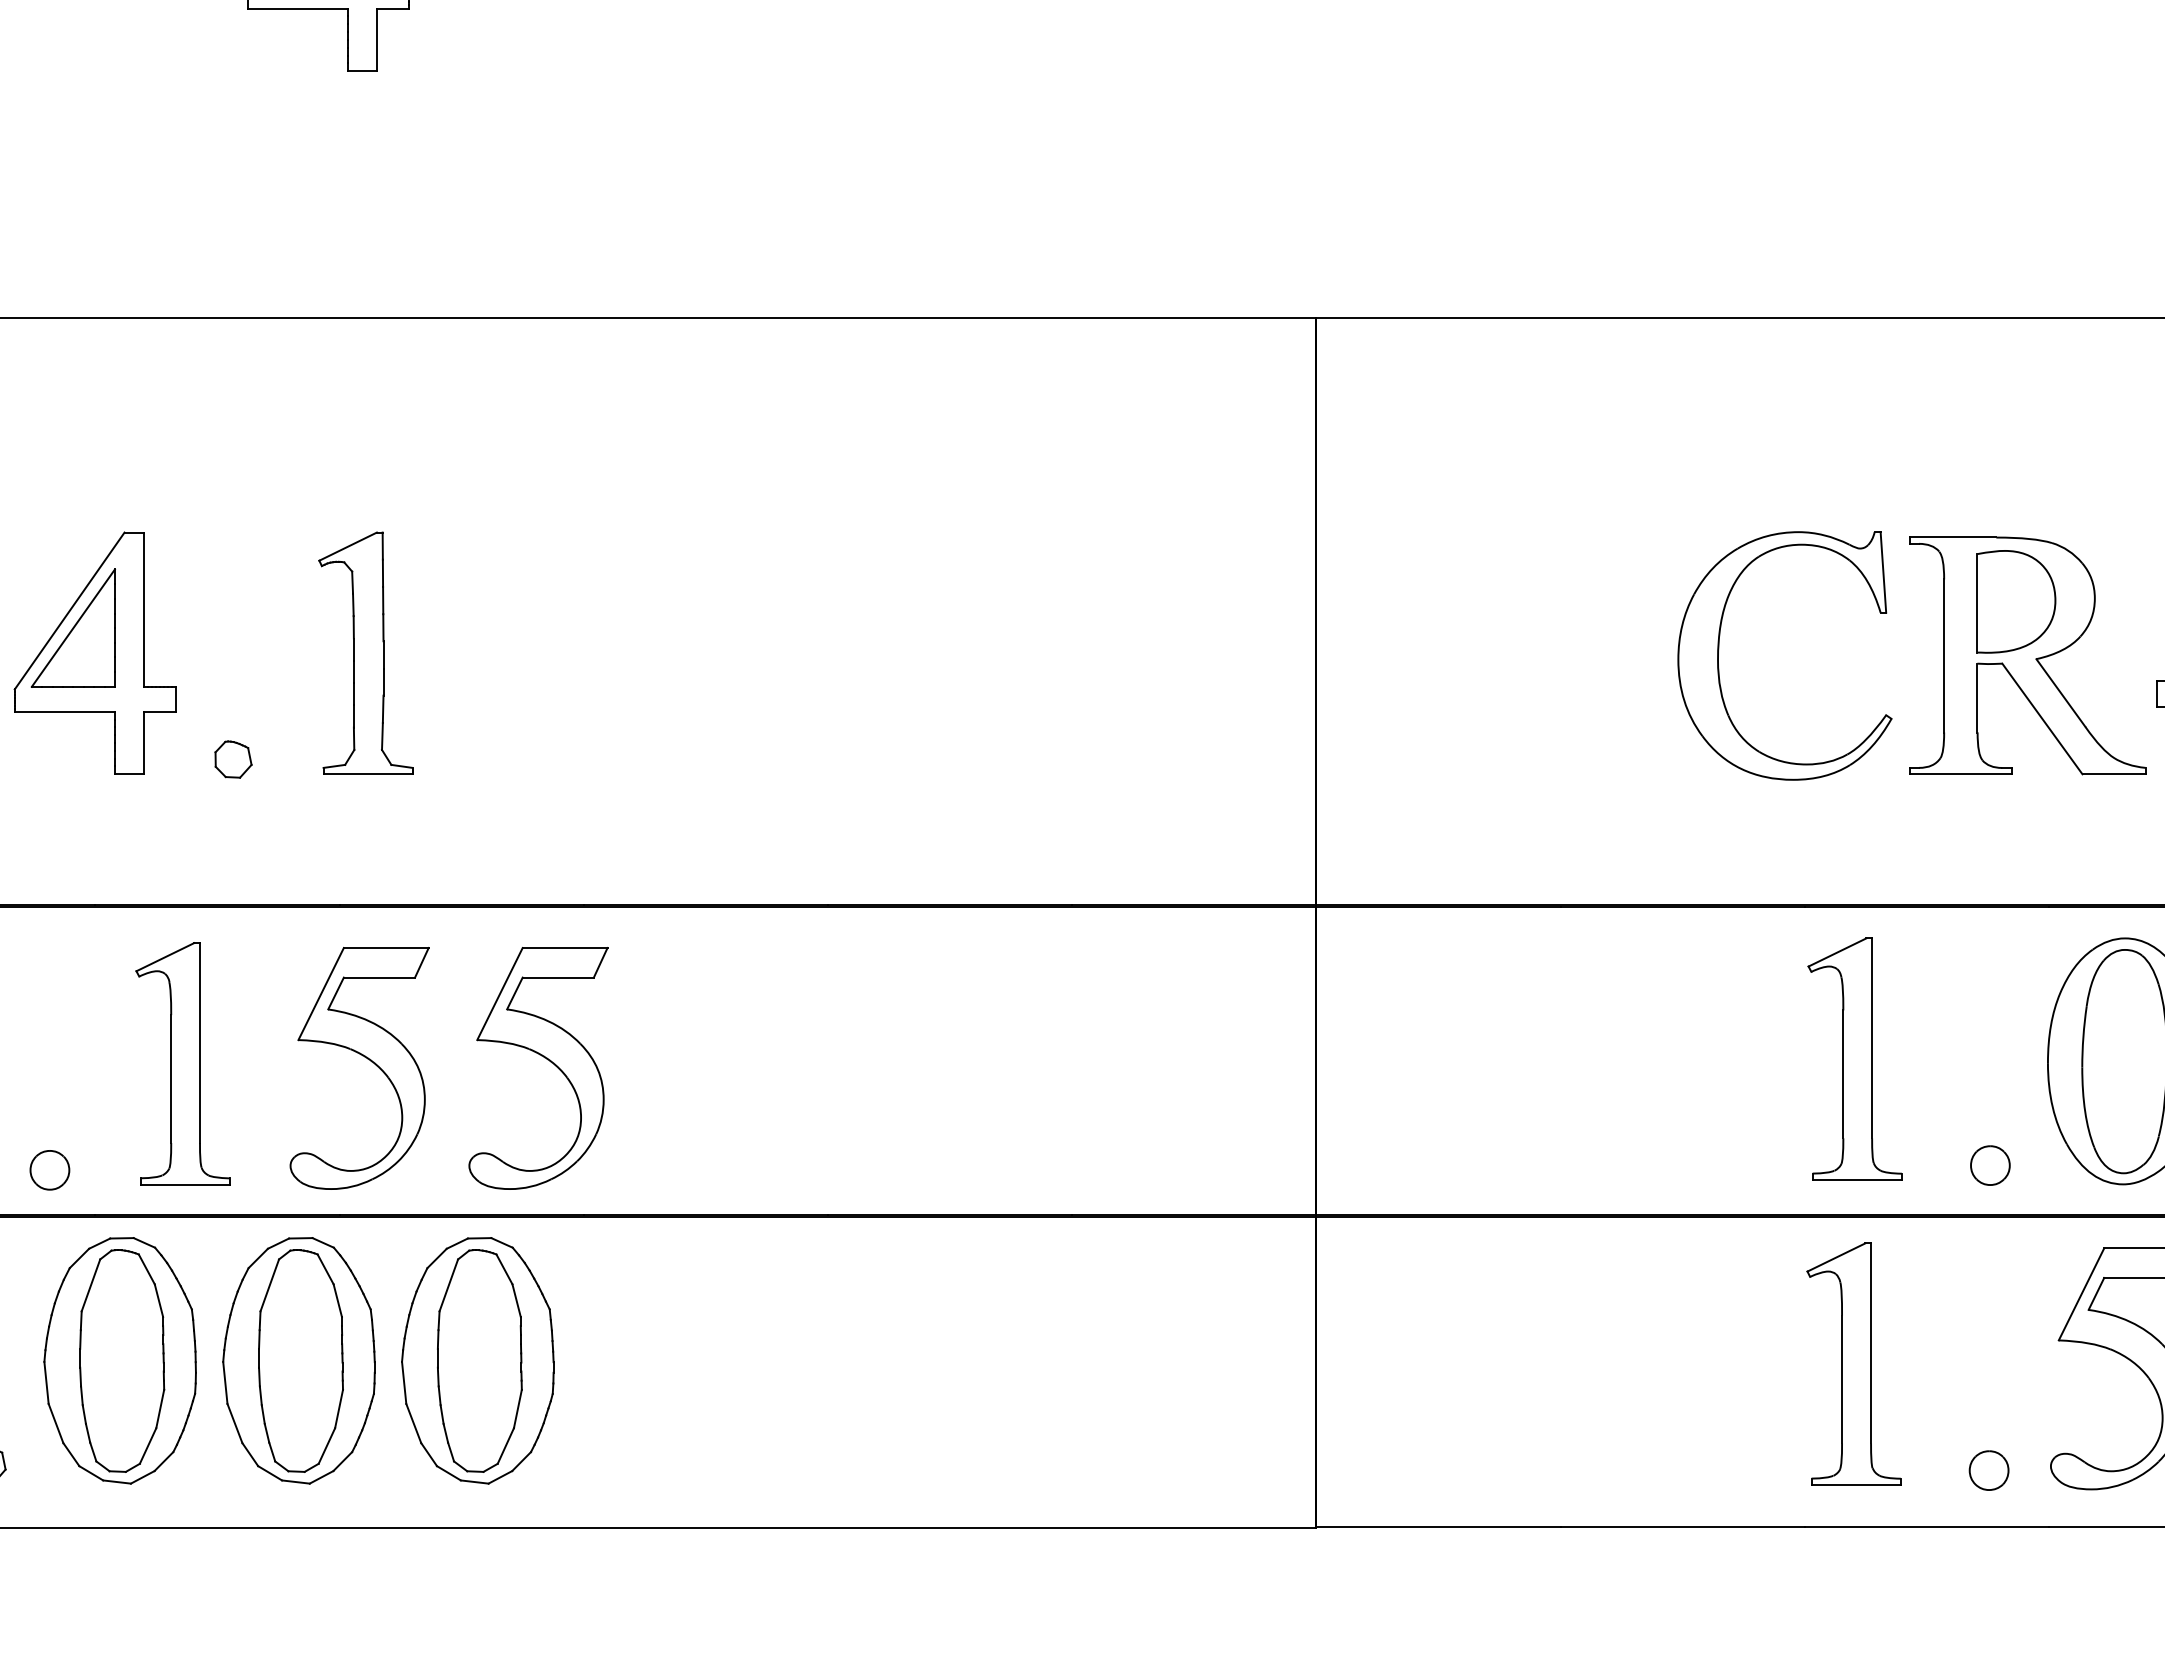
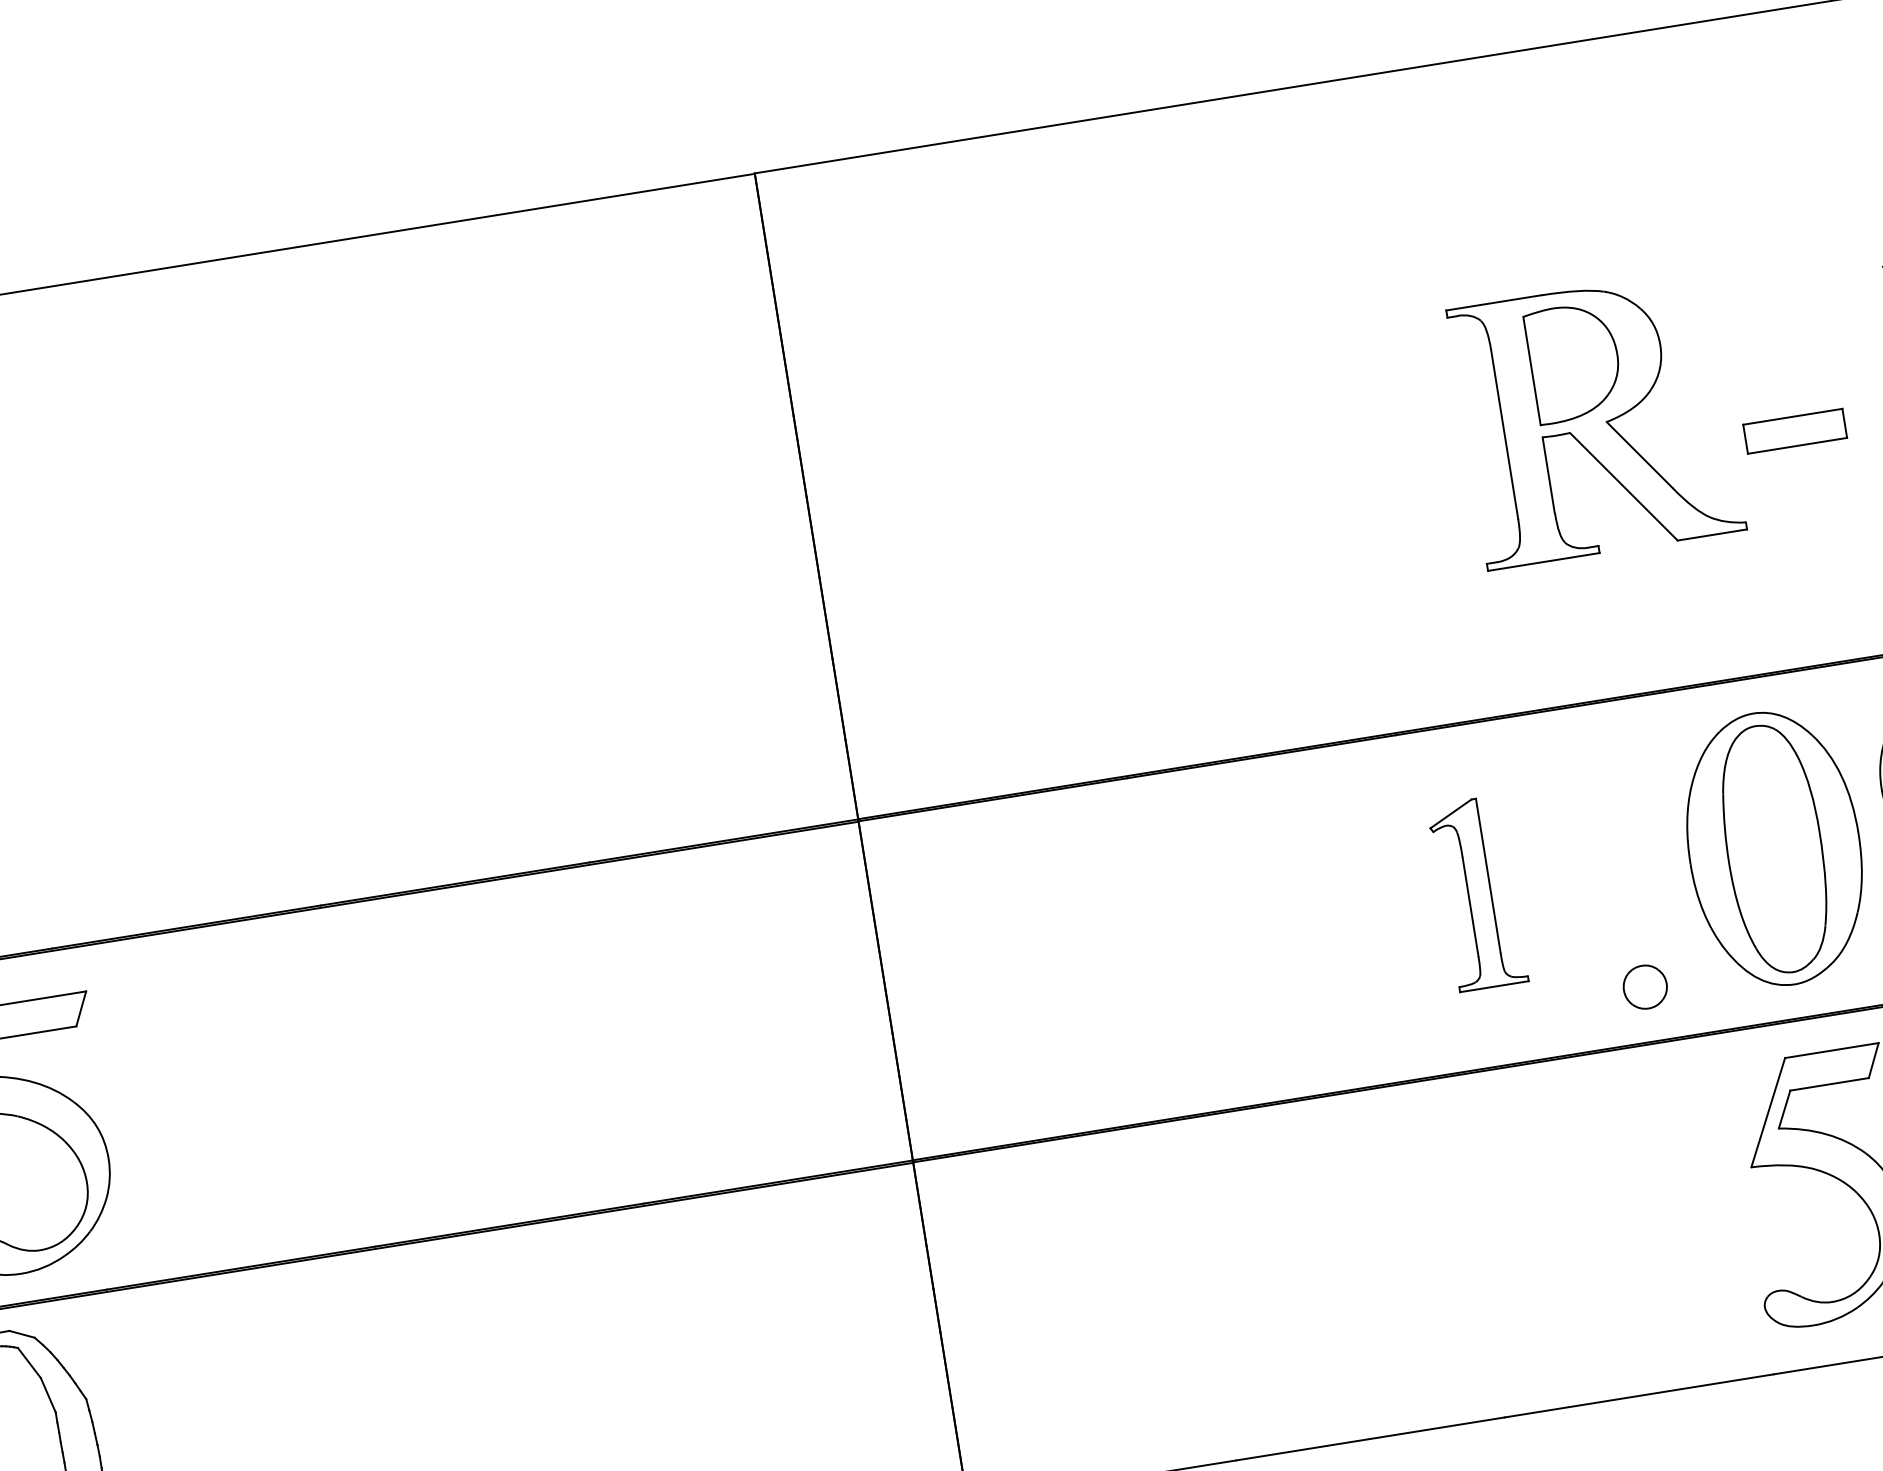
part: (1719, 649) -> (1256, 467), removed
part: (1854, 1058) -> (1477, 893), size x0.7
part: (1853, 1363) -> (1529, 1228), removed
part: (1988, 1470) -> (1696, 1322), removed

